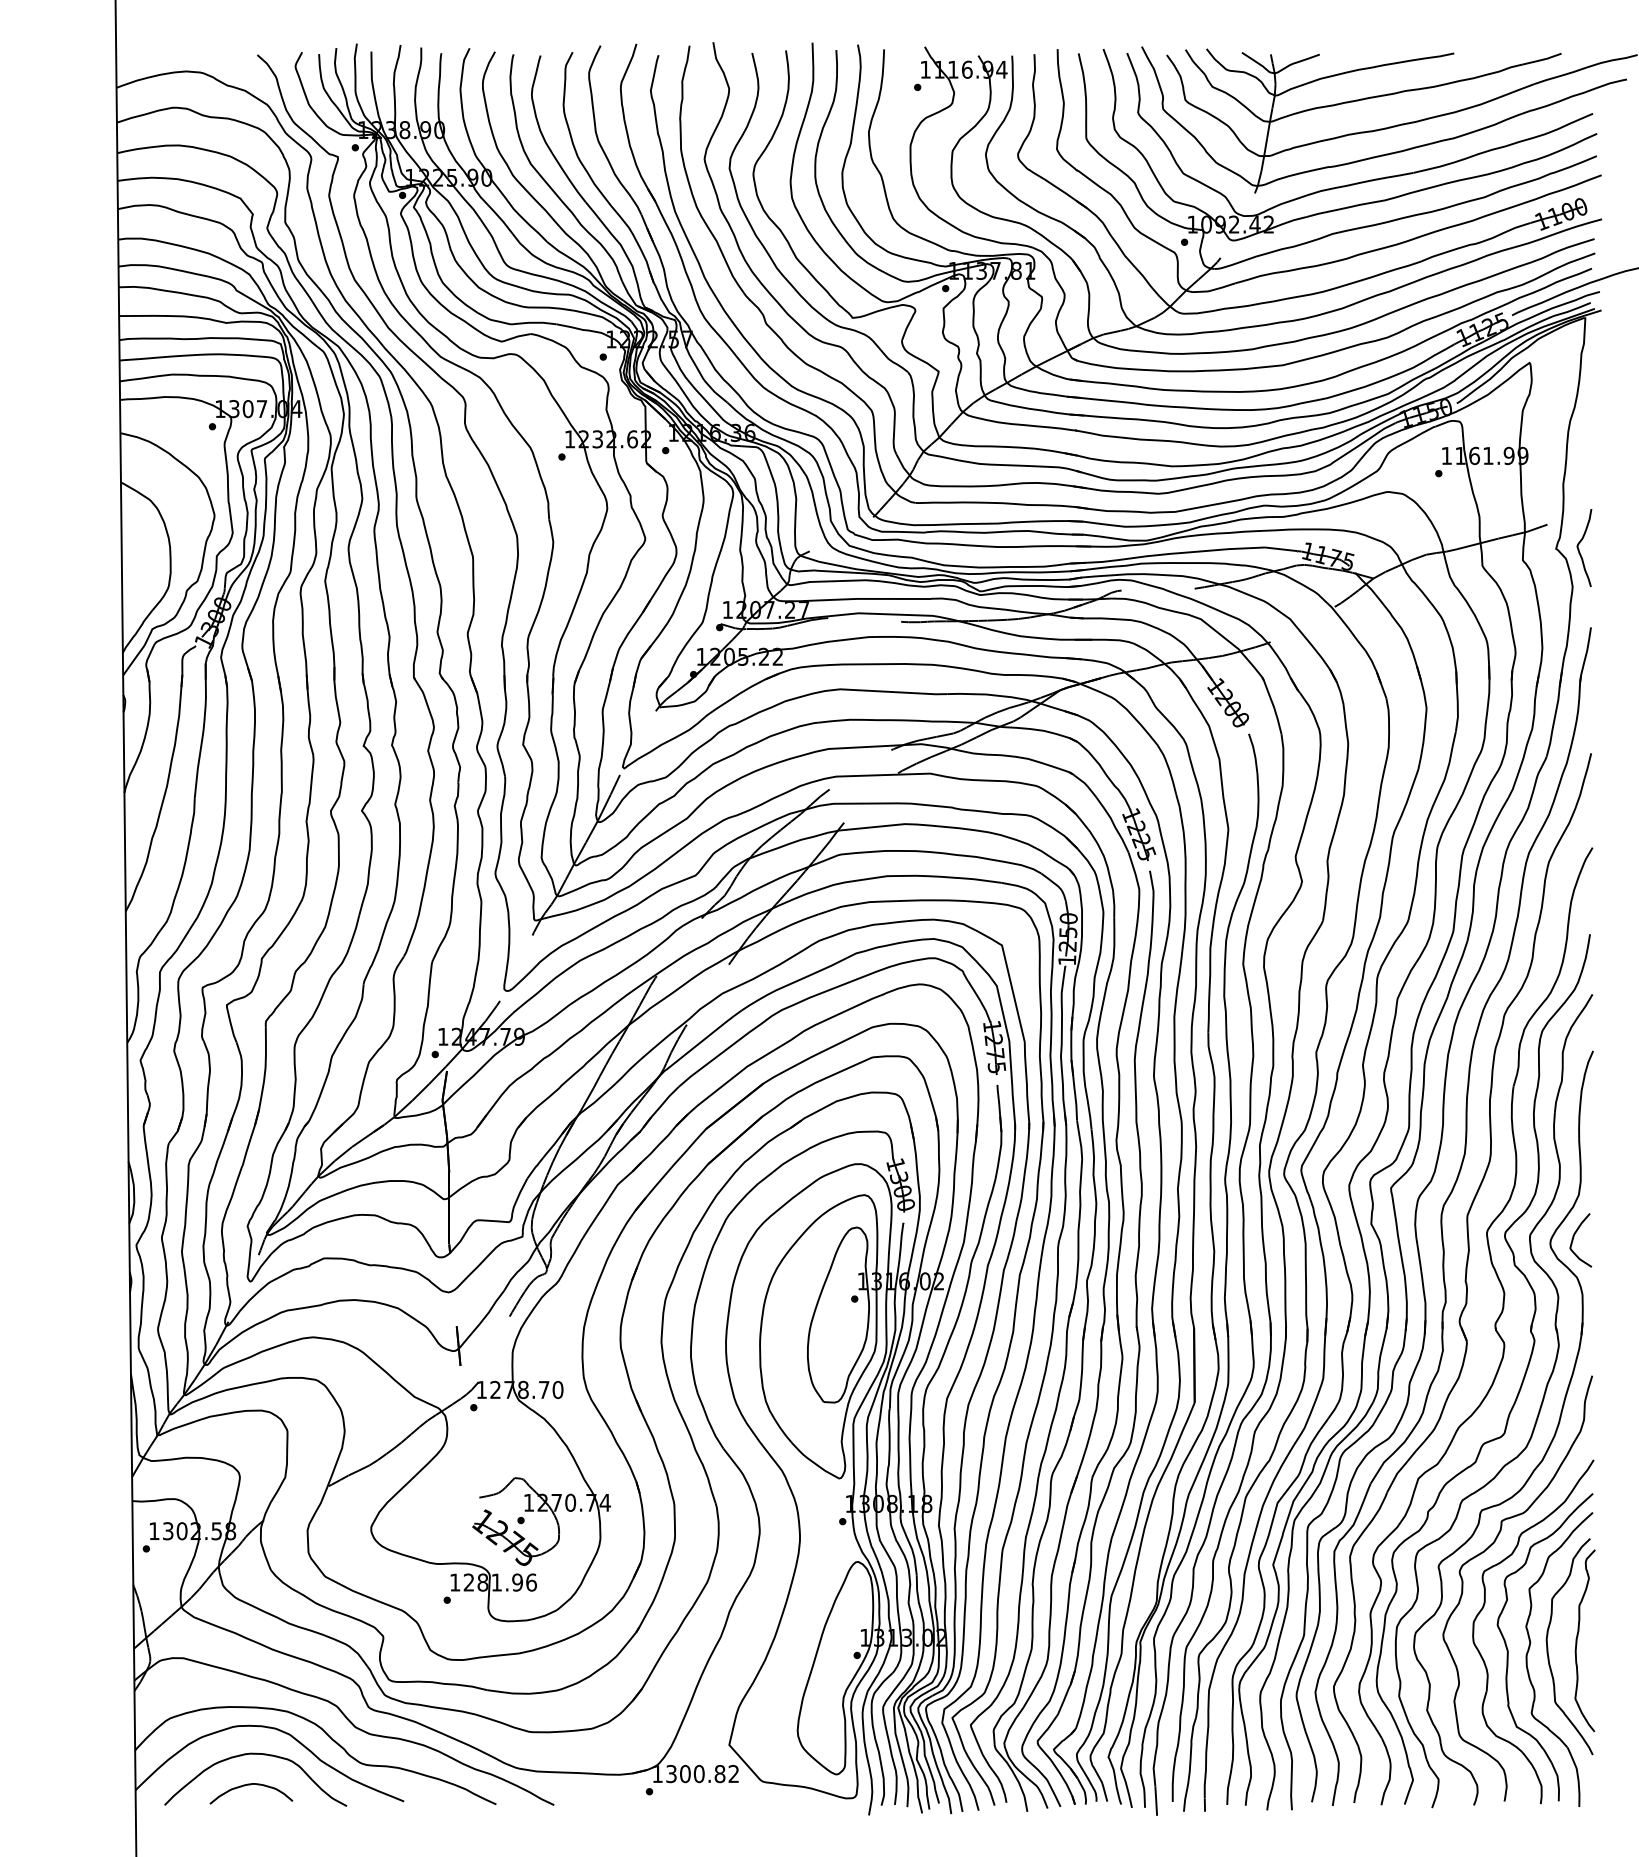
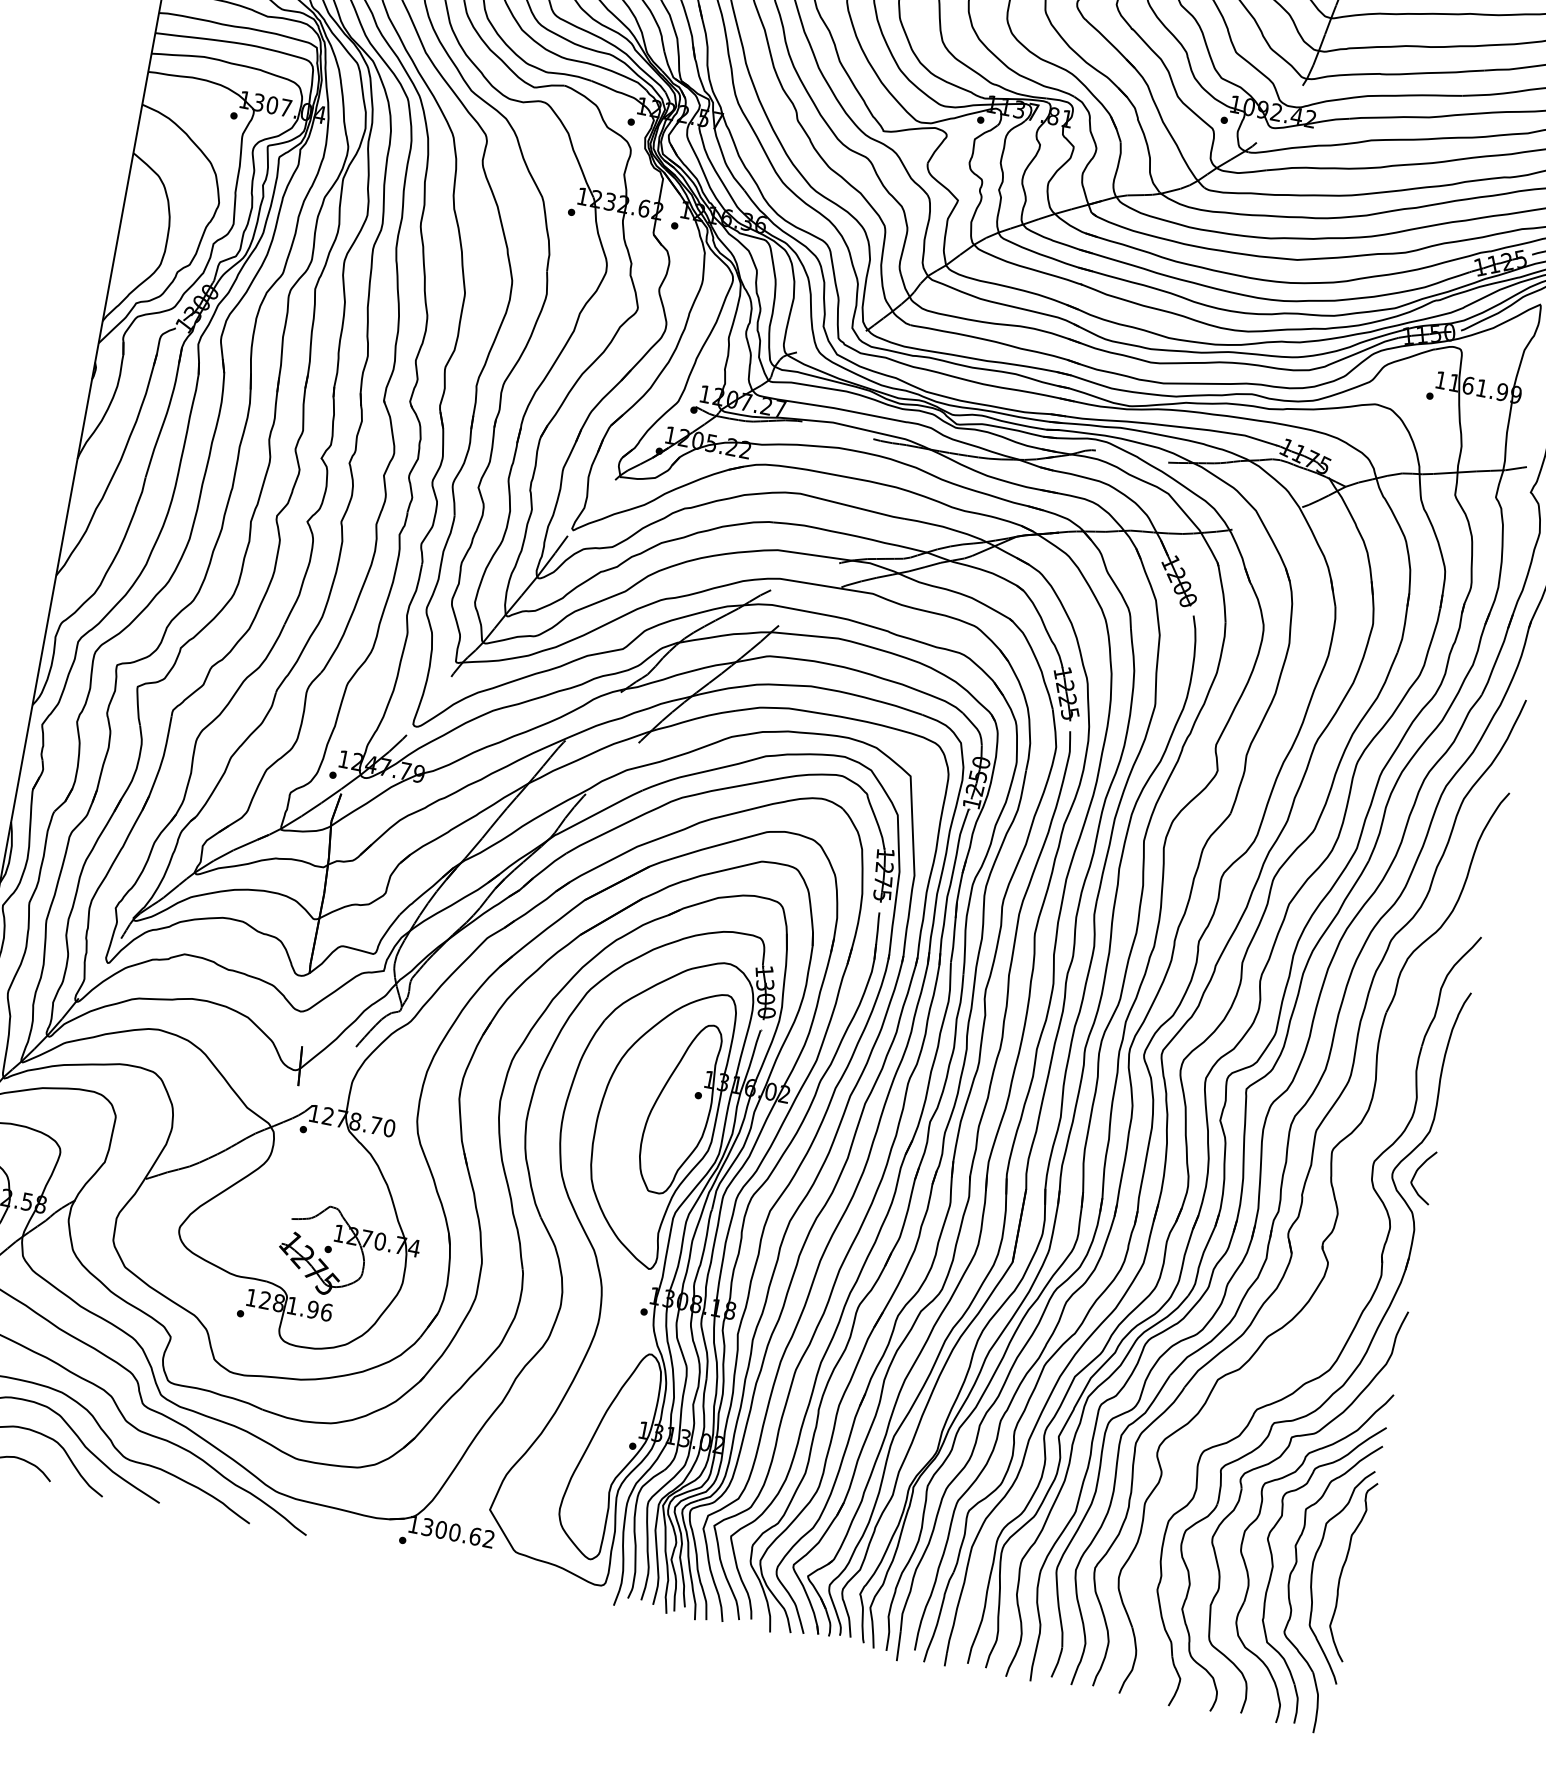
part: (1520, 1384) -> (1336, 1306), removed
text: (719, 1773) -> (474, 1535), 1300.82 -> 1300.62

